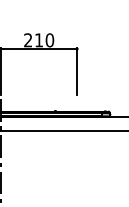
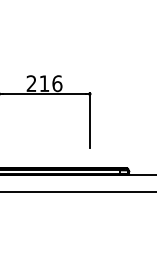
text: (50, 40) -> (57, 83), 210 -> 216

